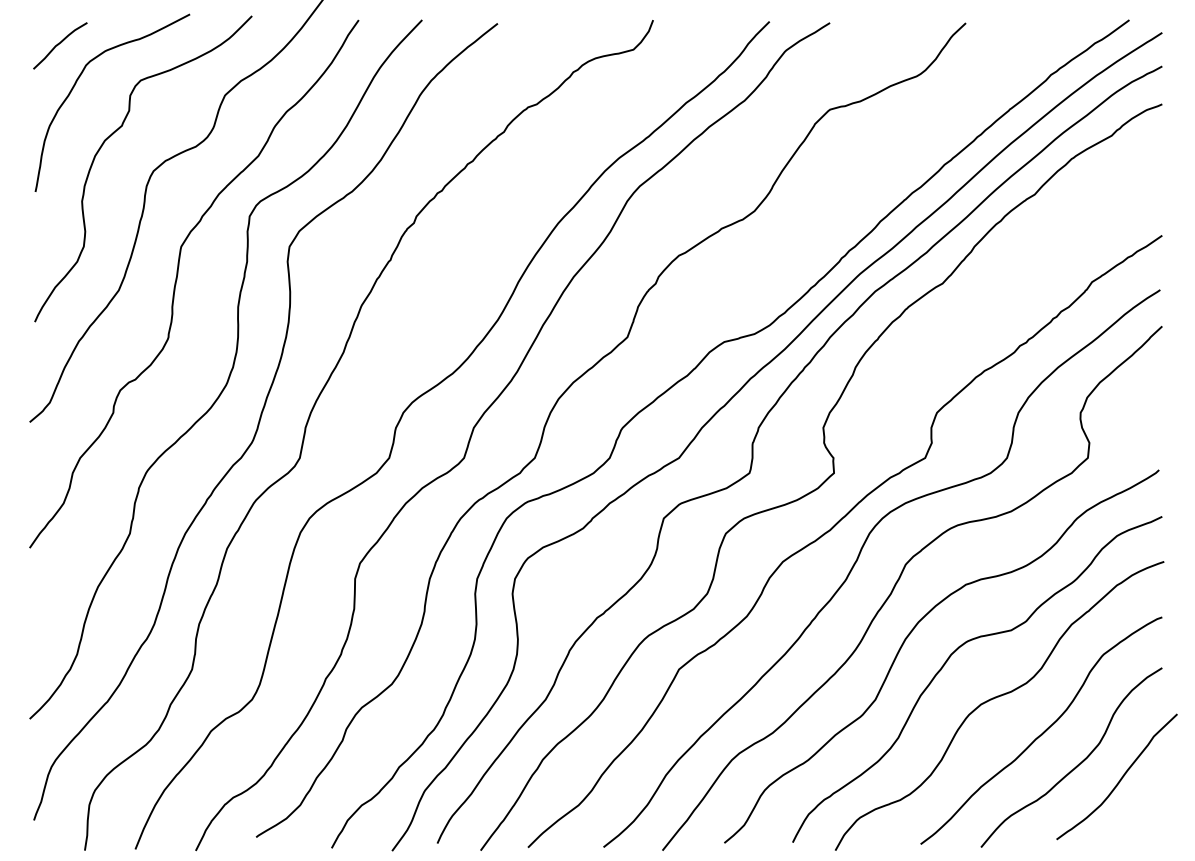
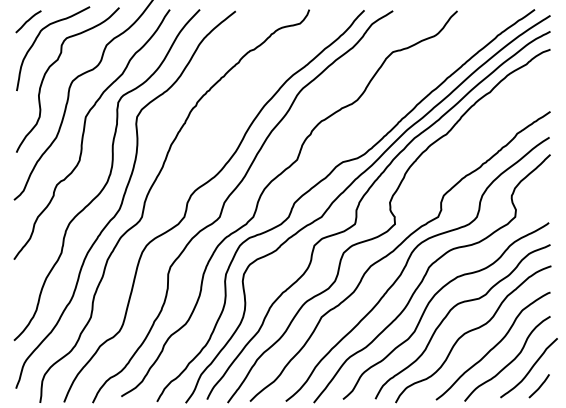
line: (1139, 815) -> (539, 386), added

